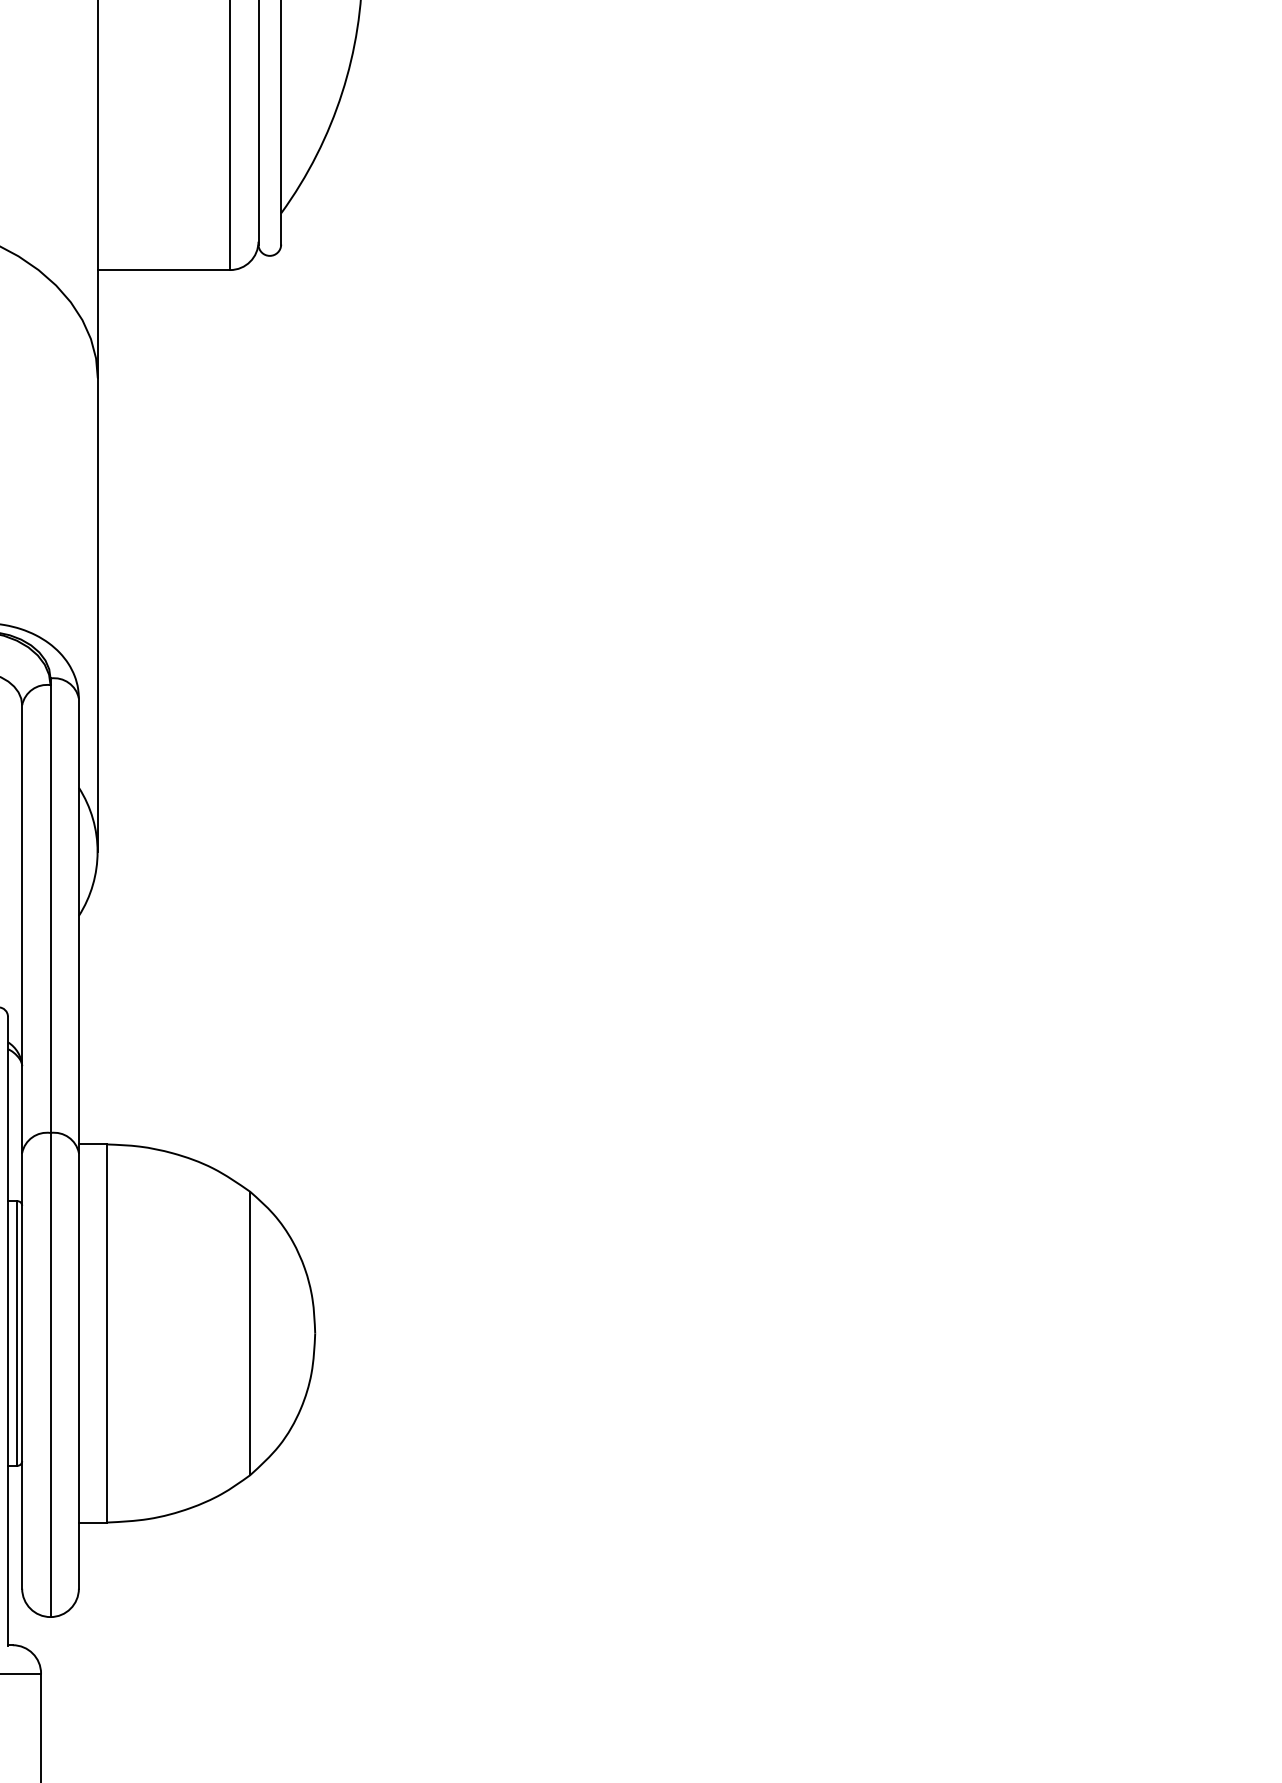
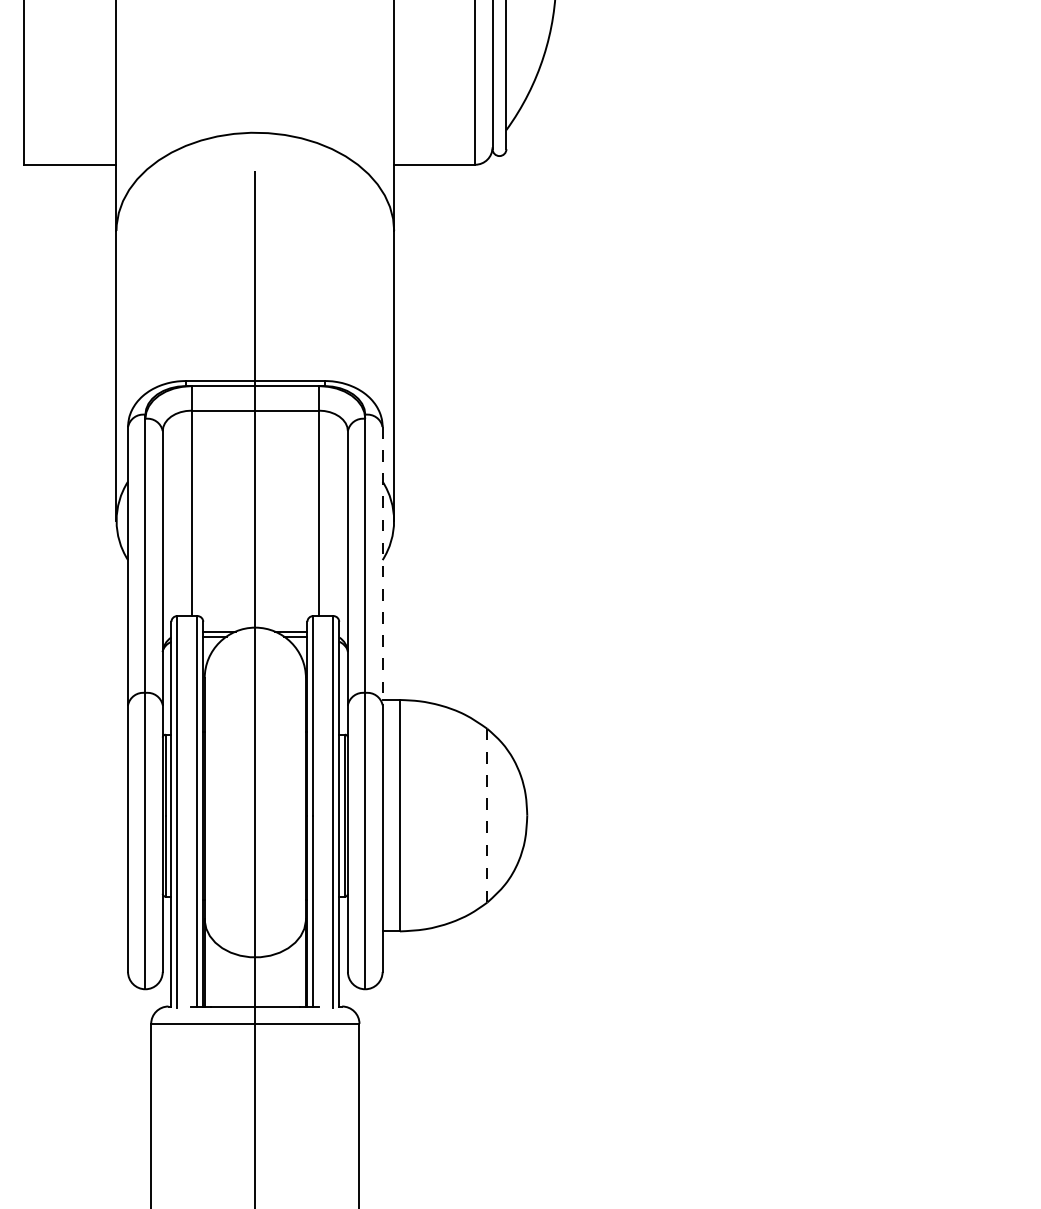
line: (78, 926) -> (382, 566), solid -> dashed
line: (250, 1333) -> (487, 815), solid -> dashed

